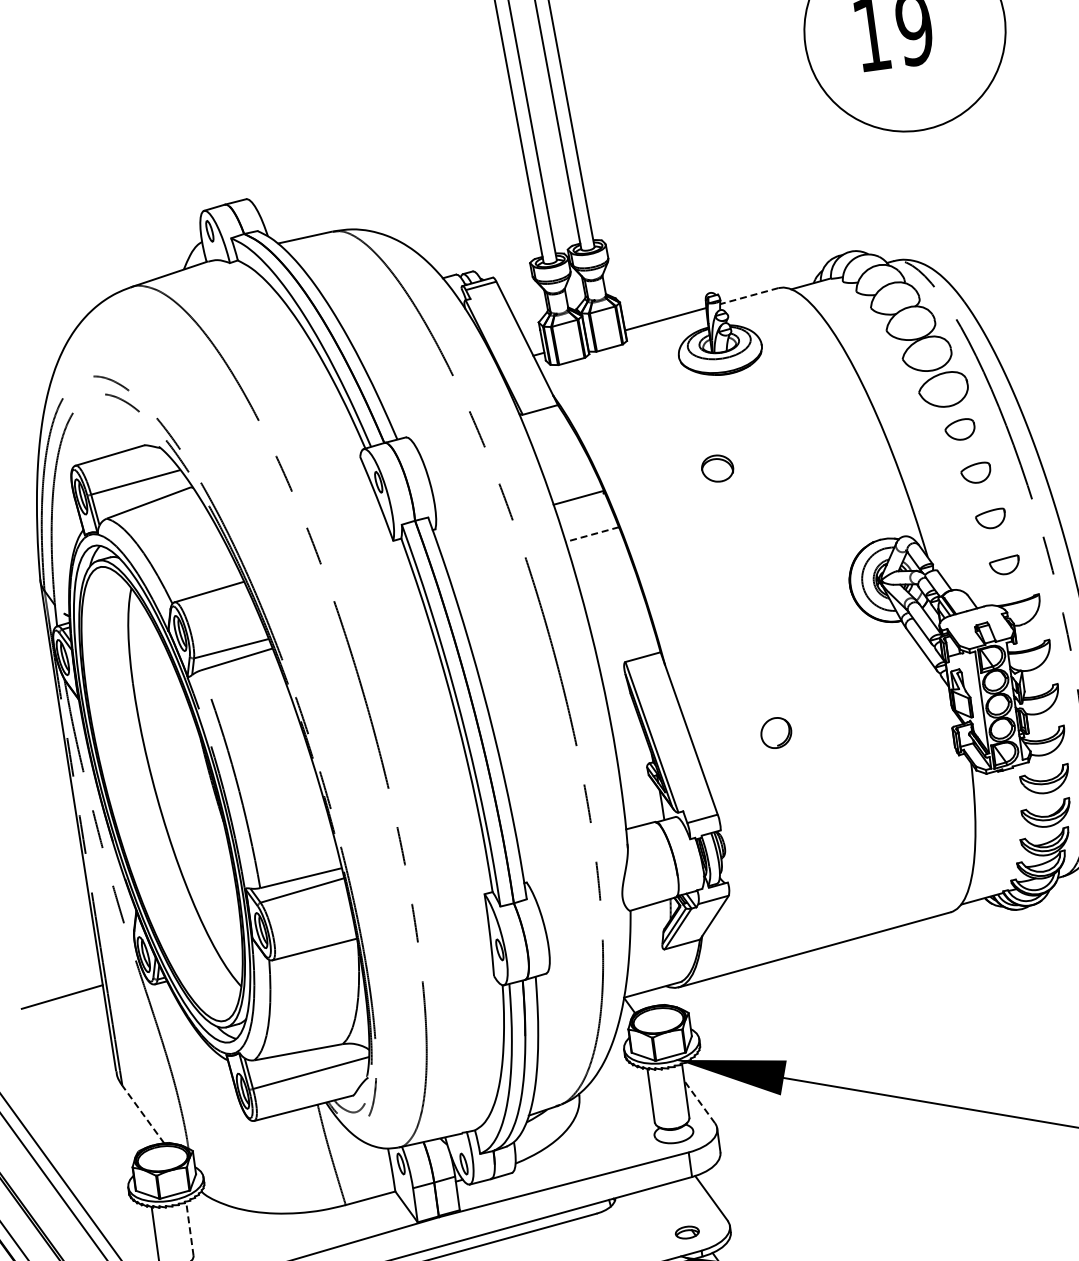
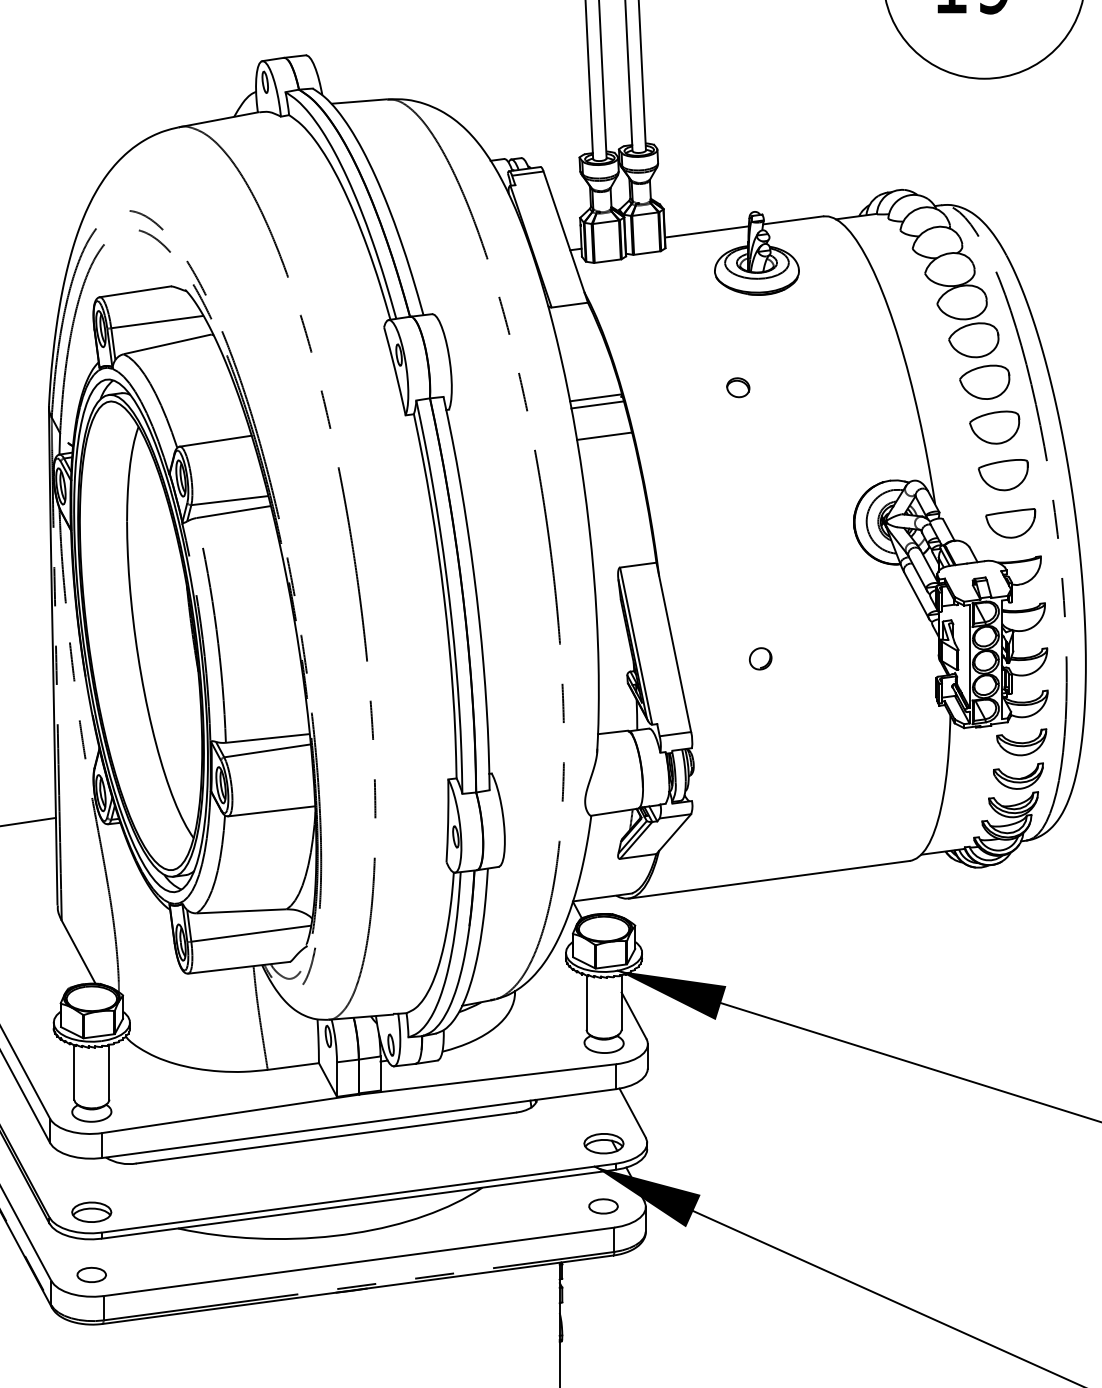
line: (748, 296) -> (792, 220), dashed -> solid
part: (959, 429) -> (984, 381), size x1.67
part: (717, 468) -> (738, 387), size x0.71
part: (975, 473) -> (994, 427), size x1.67
line: (581, 504) -> (597, 404), added
part: (990, 519) -> (1002, 475), size x1.67
line: (592, 534) -> (604, 436), dashed -> solid
part: (1004, 565) -> (1010, 523), size x1.67
part: (776, 732) -> (760, 658), size x0.71
line: (699, 1102) -> (633, 1015), dashed -> solid
line: (143, 1114) -> (78, 952), dashed -> solid
line: (190, 1229) -> (109, 1072), dashed -> solid
part: (686, 1232) -> (603, 1143), size x1.67

